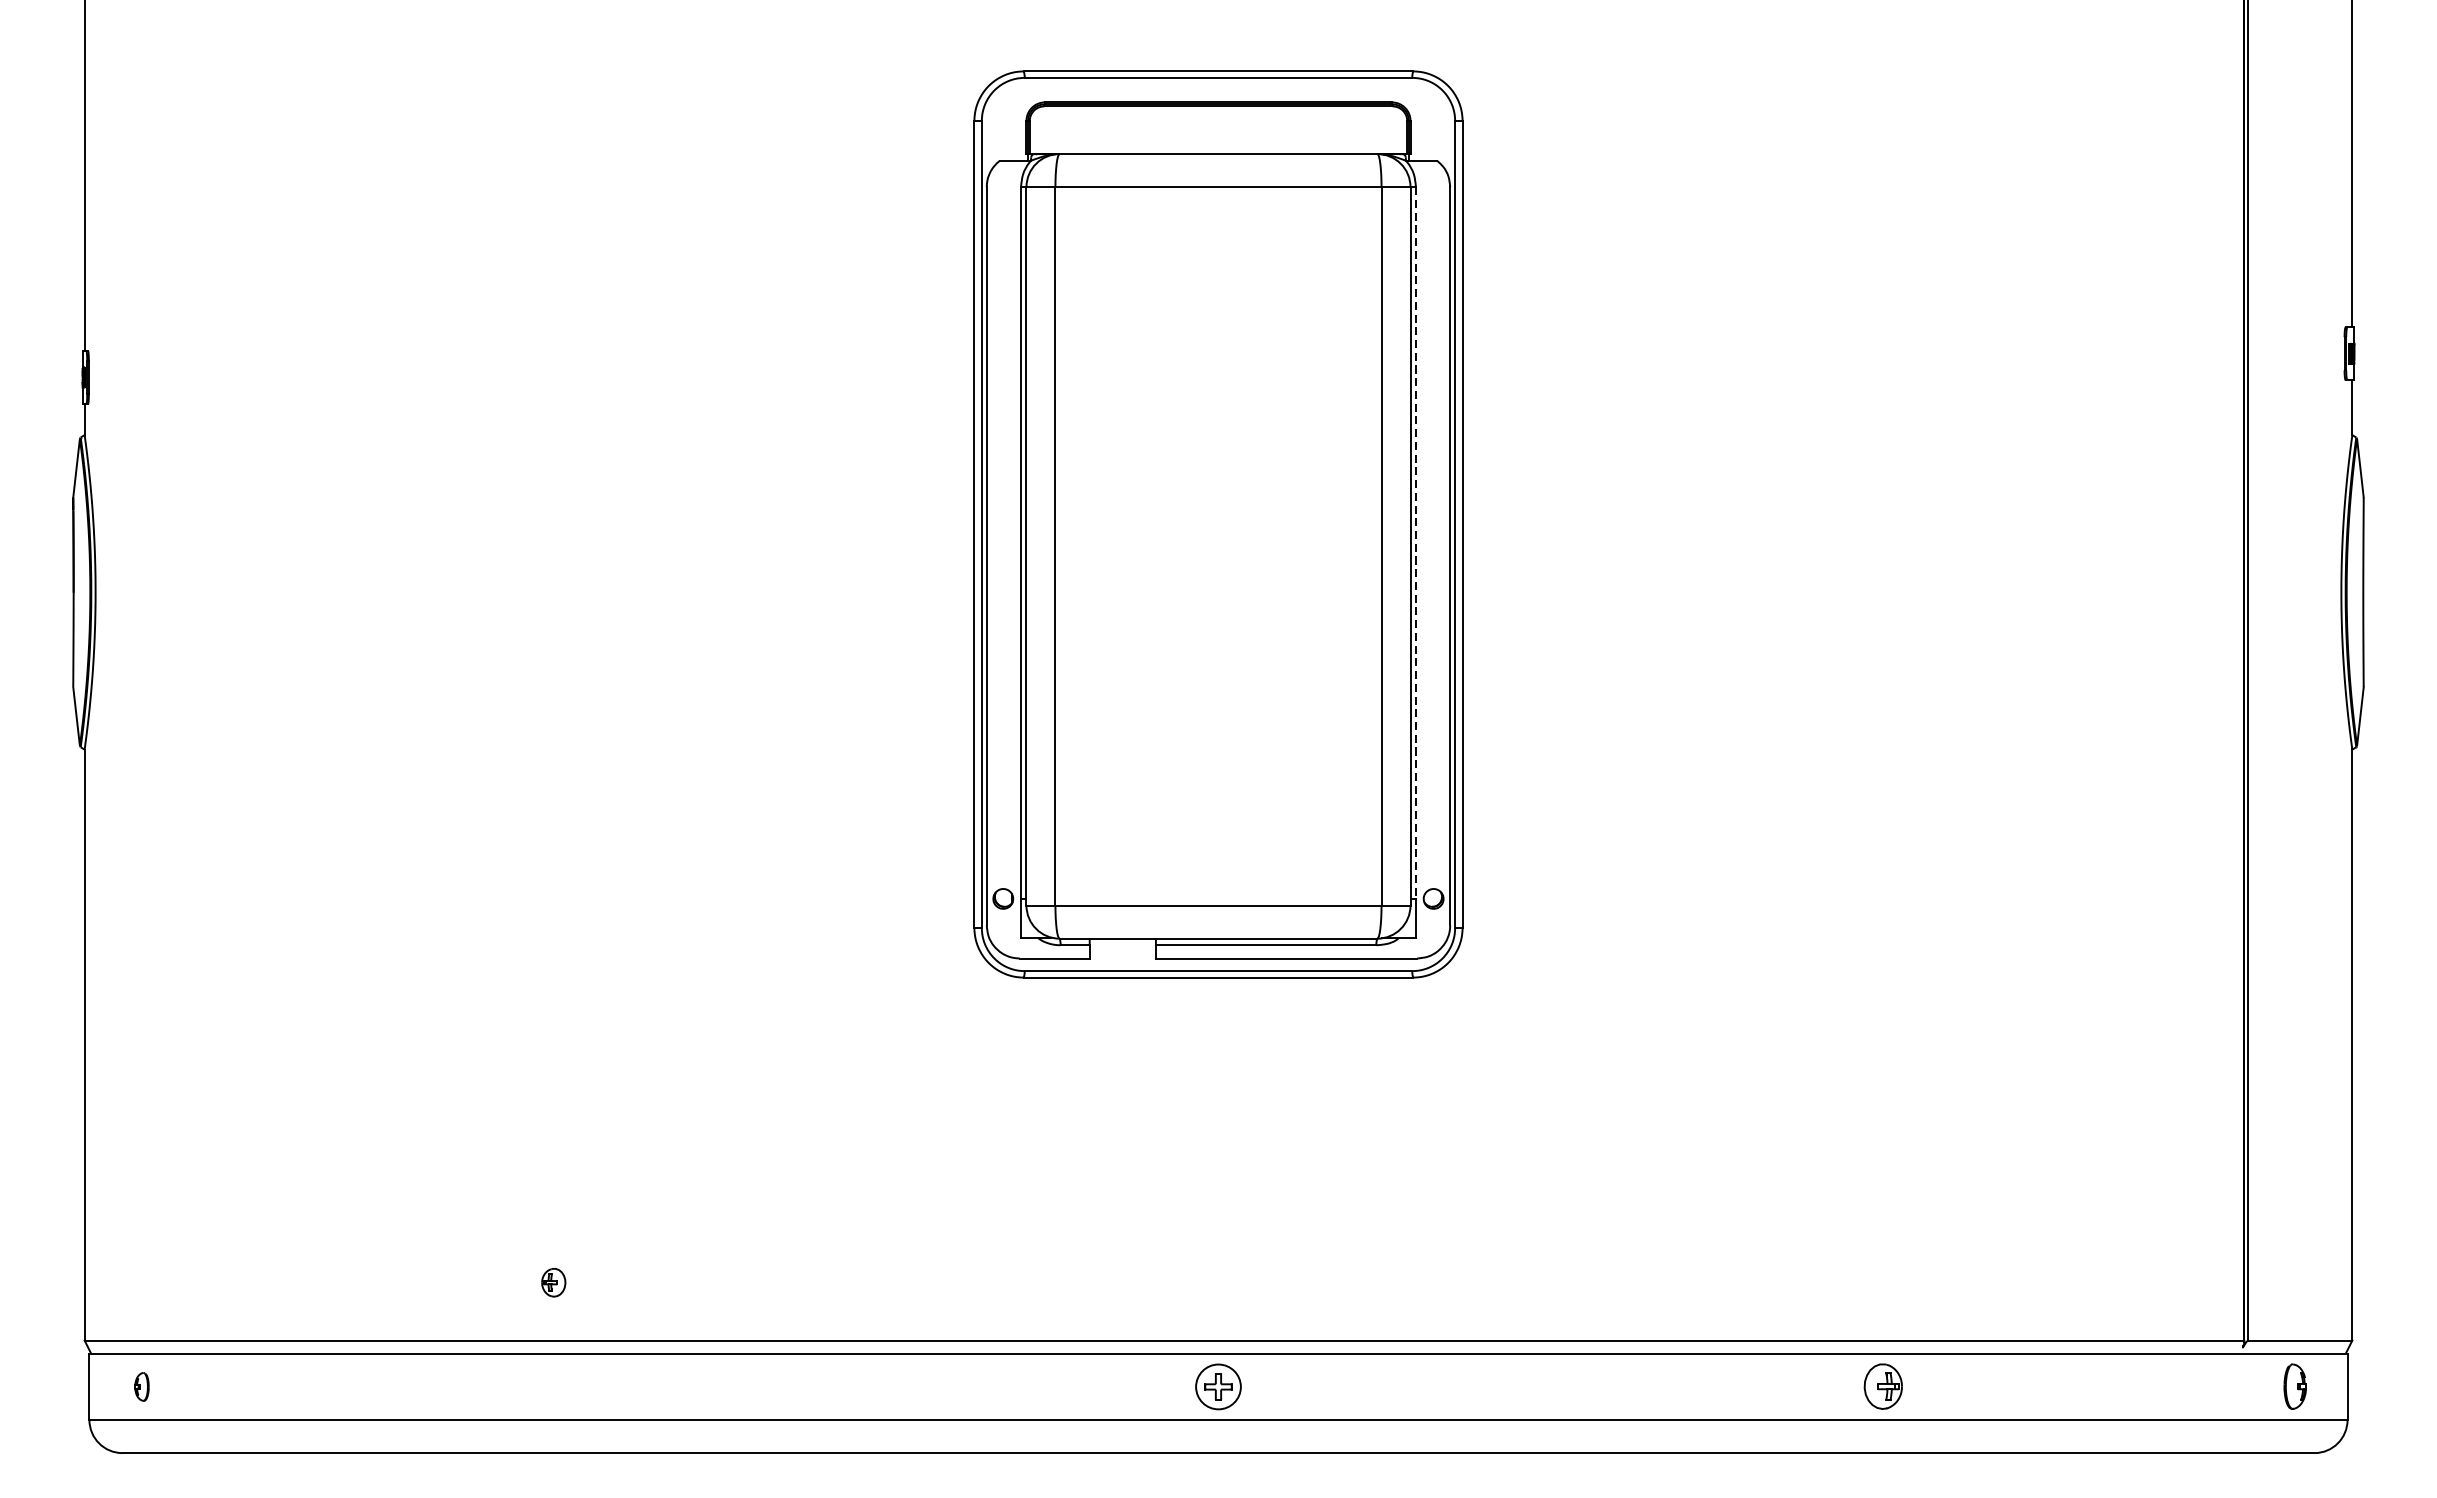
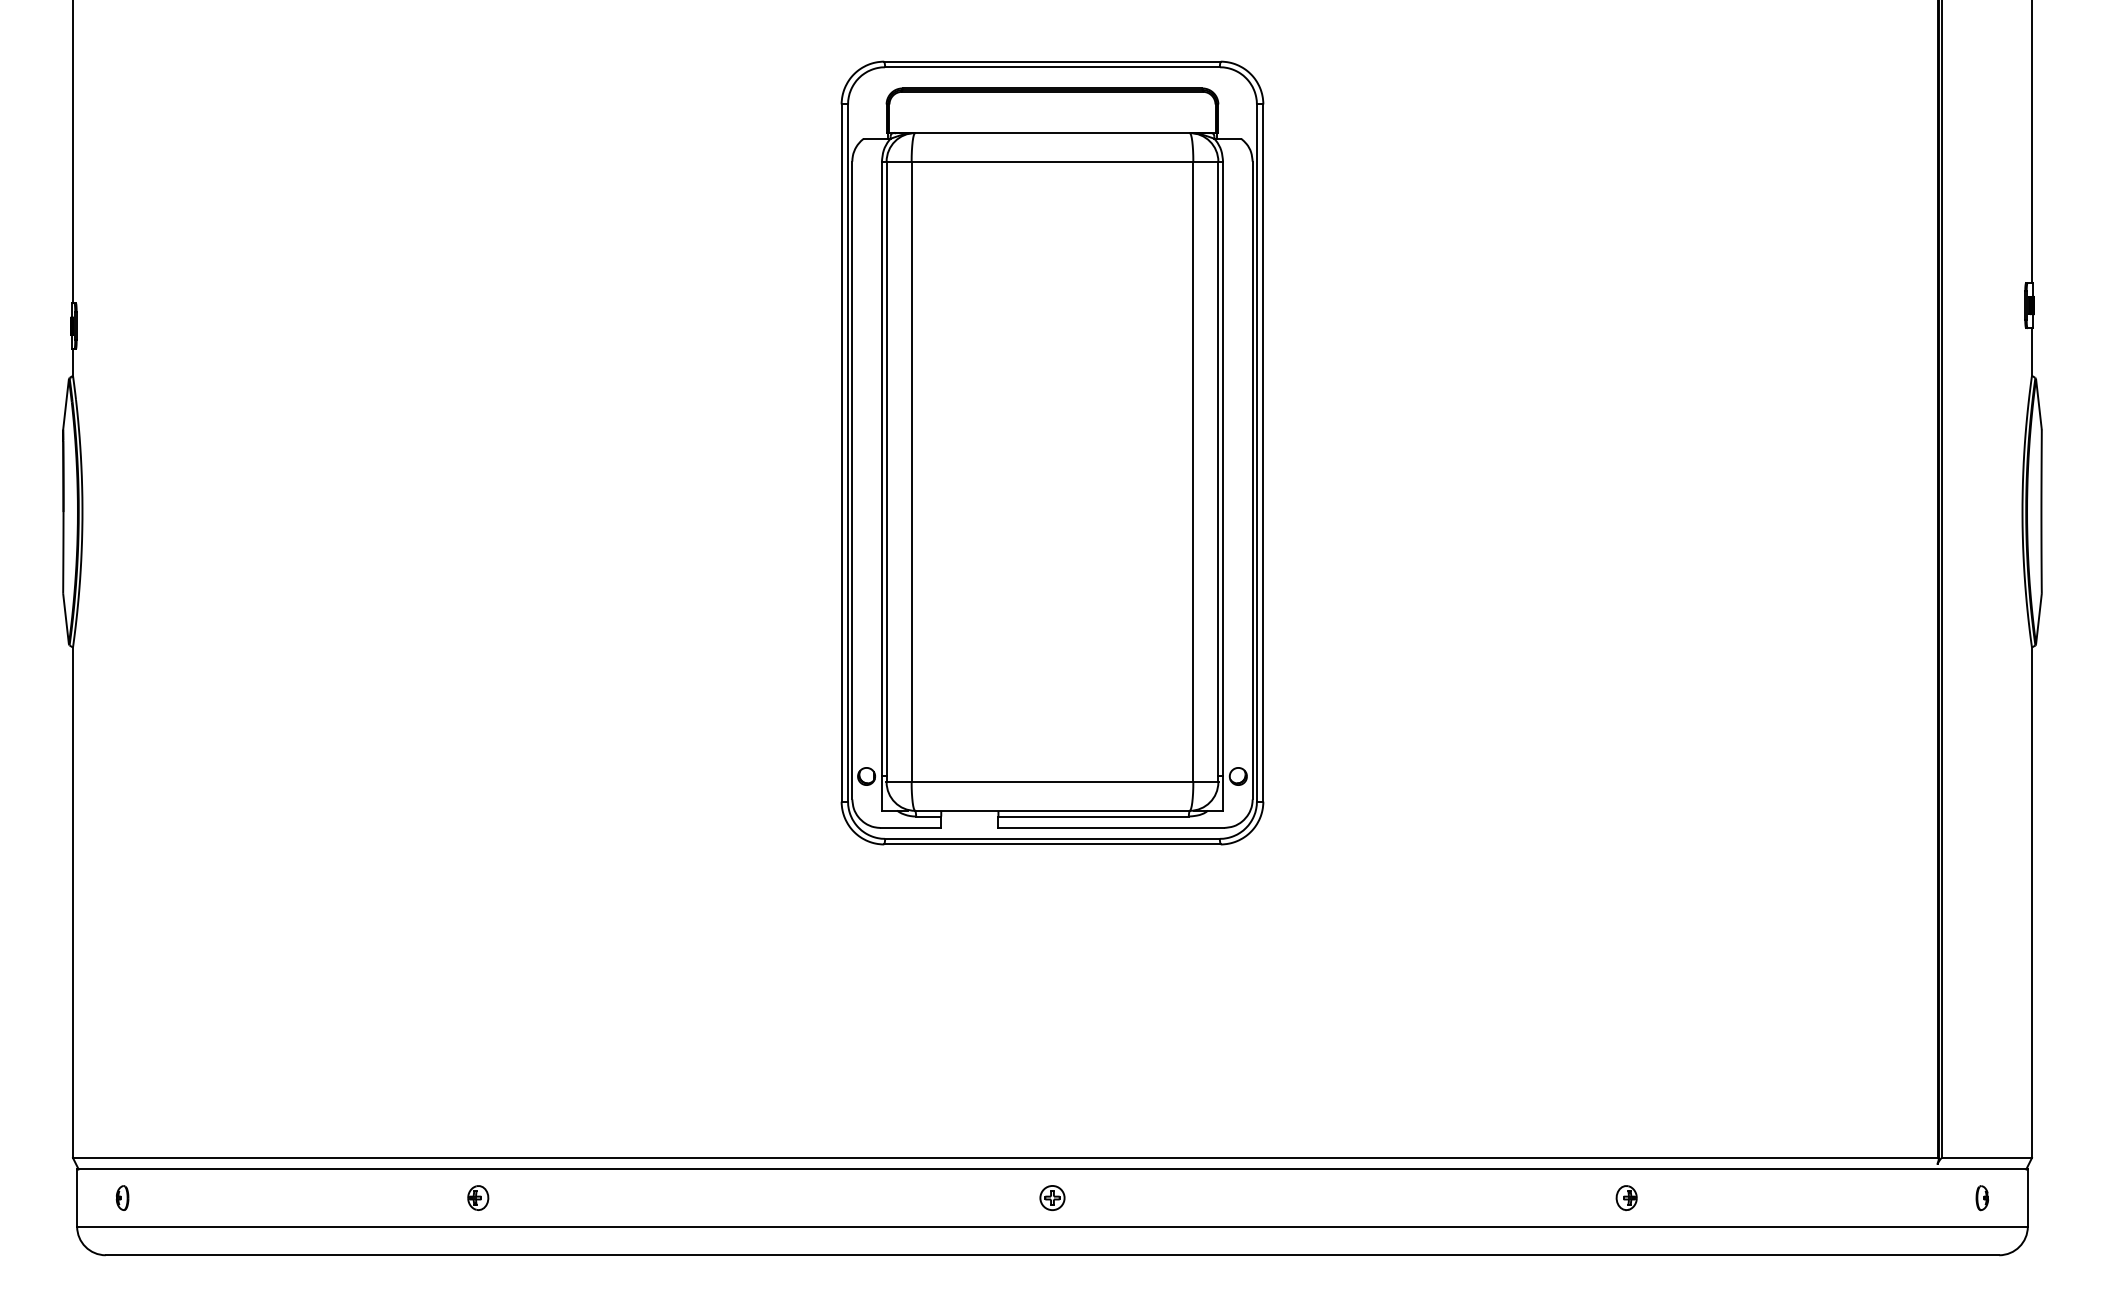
line: (1416, 543) -> (1223, 469), dashed -> solid
part: (554, 1282) -> (478, 1197), moved
part: (1218, 1386) -> (1052, 1197), size x0.62
part: (1882, 1387) -> (1626, 1198), size x0.62
part: (2293, 1387) -> (1981, 1198), size x0.62

